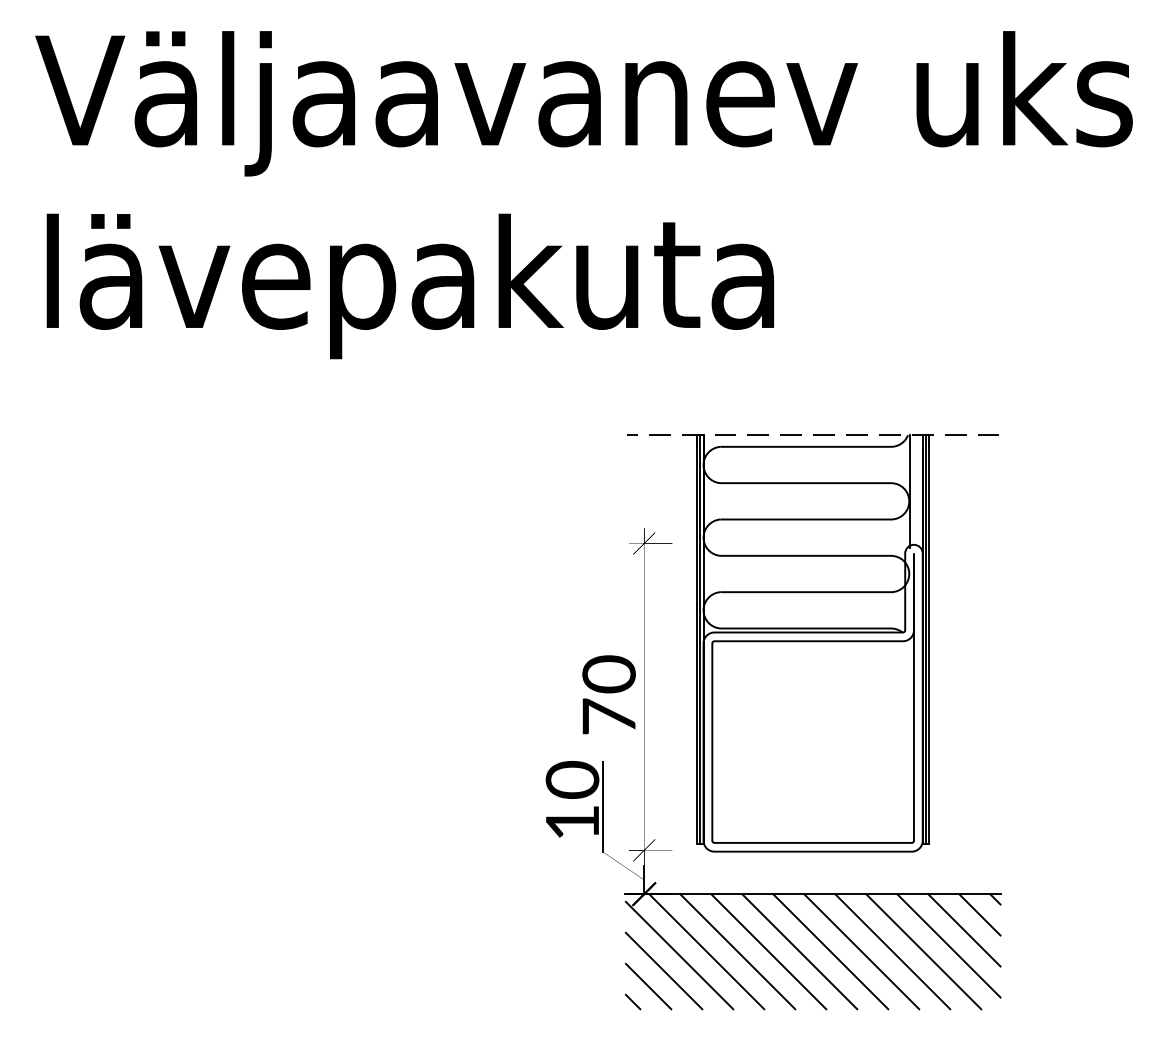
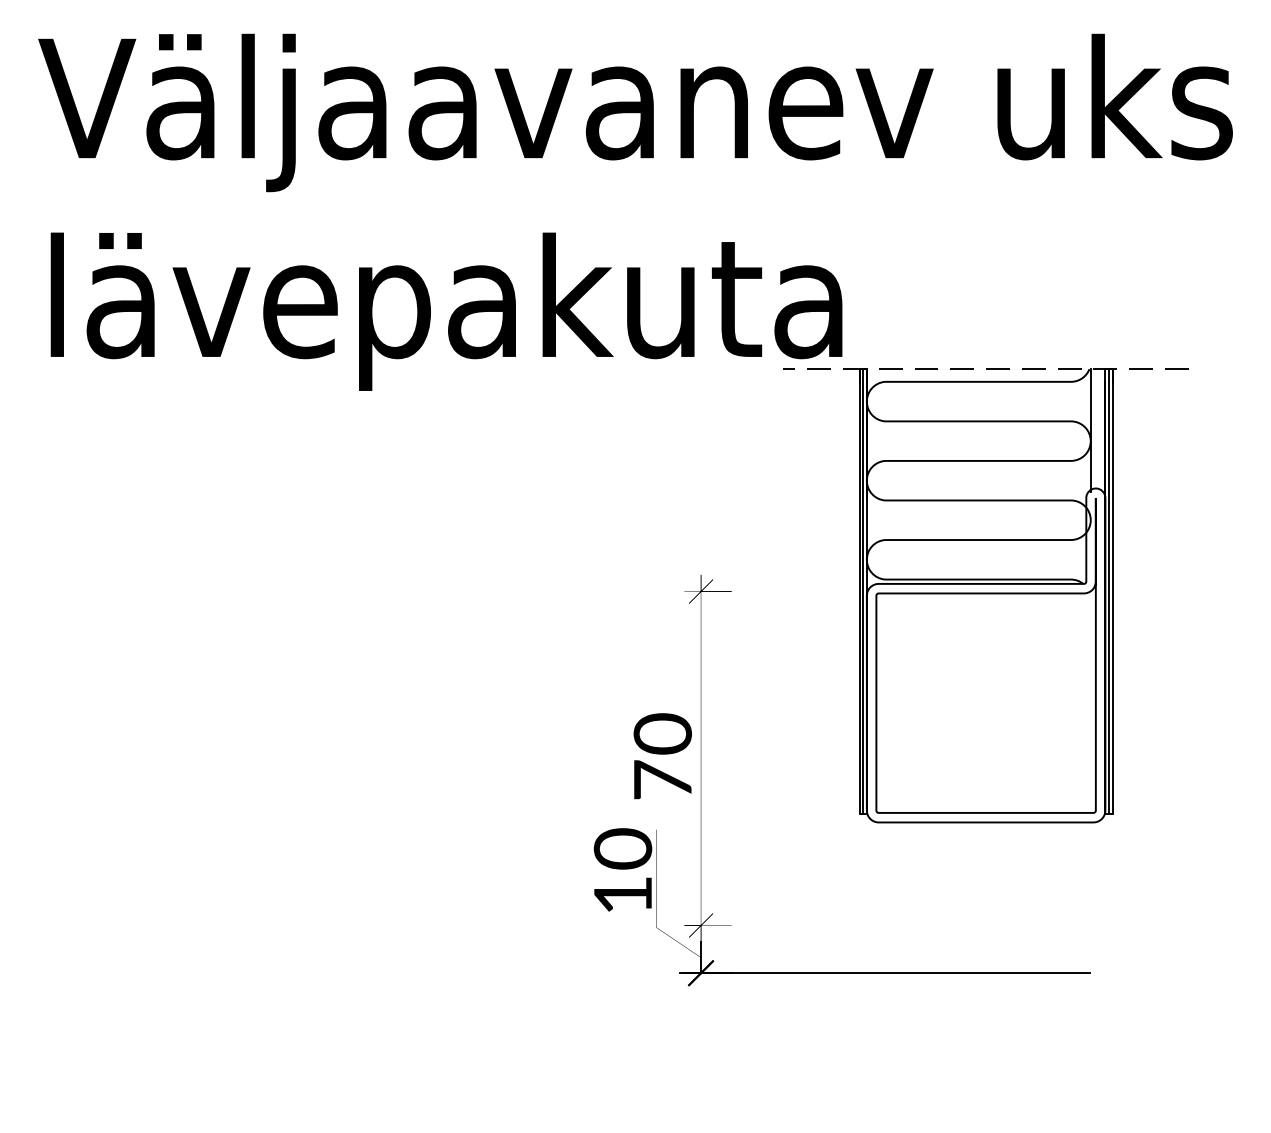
part: (812, 643) -> (985, 595), moved
line: (603, 807) -> (656, 878), removed
hatch: (813, 951) -> (885, 1035), removed

